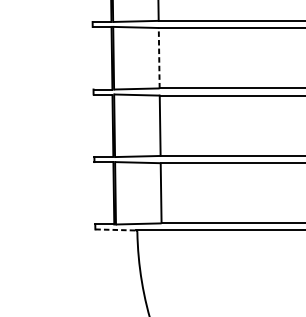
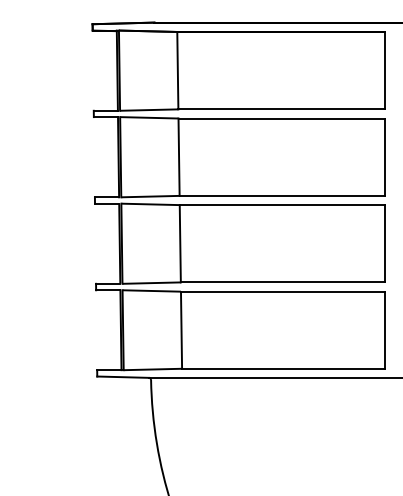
line: (159, 58) -> (179, 157), dashed -> solid
line: (115, 230) -> (123, 377), dashed -> solid

